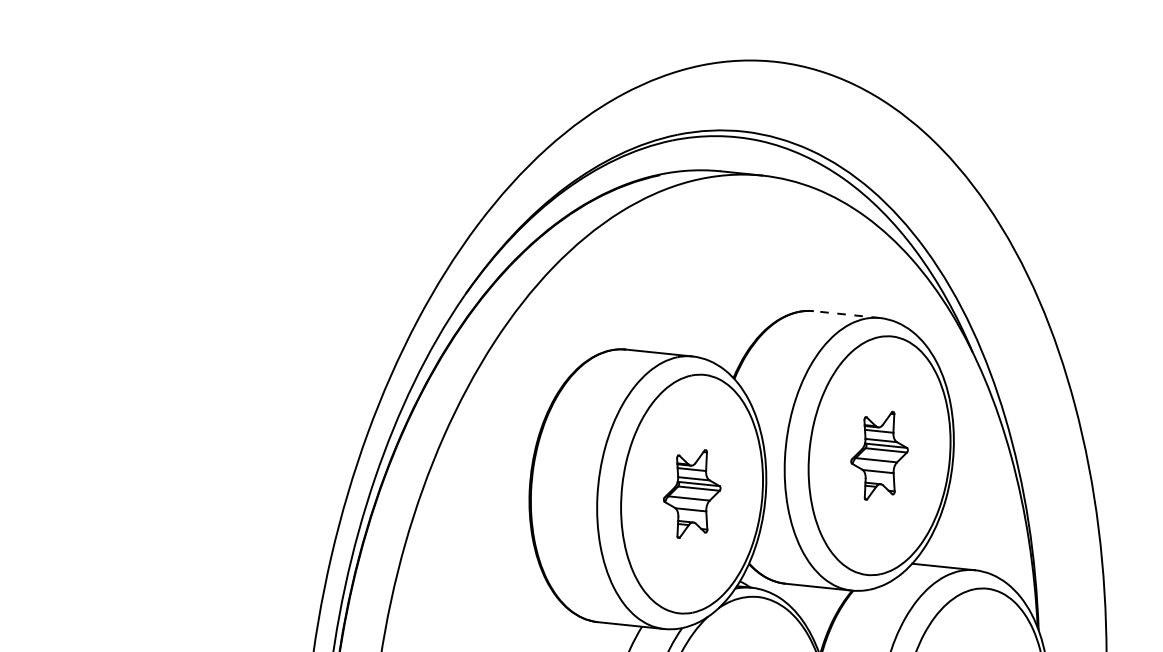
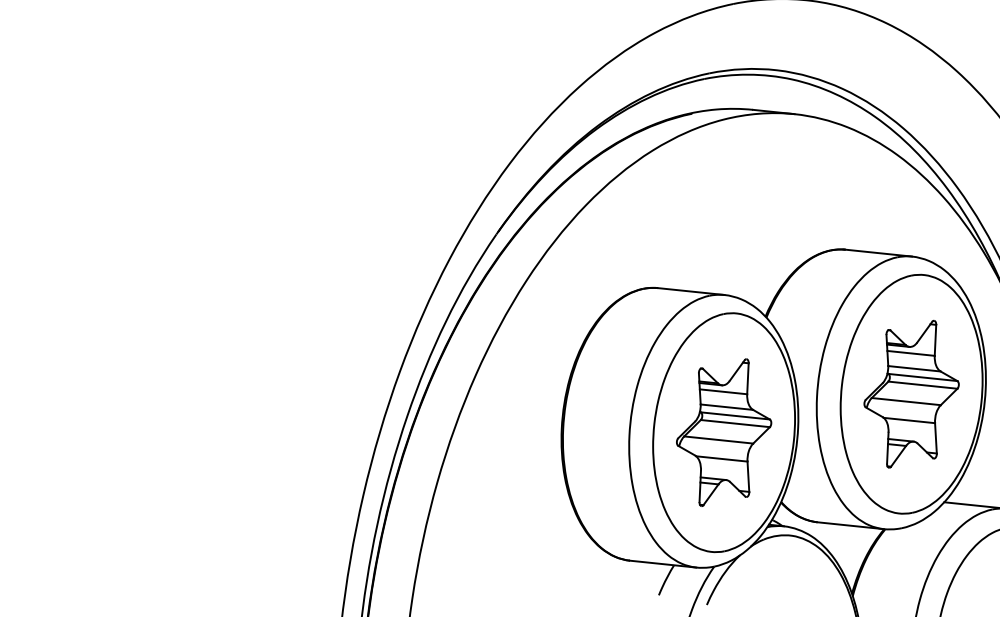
line: (846, 314) -> (878, 253), dashed -> solid
part: (879, 455) -> (911, 394), size x1.67
part: (692, 493) -> (724, 432), size x1.67

